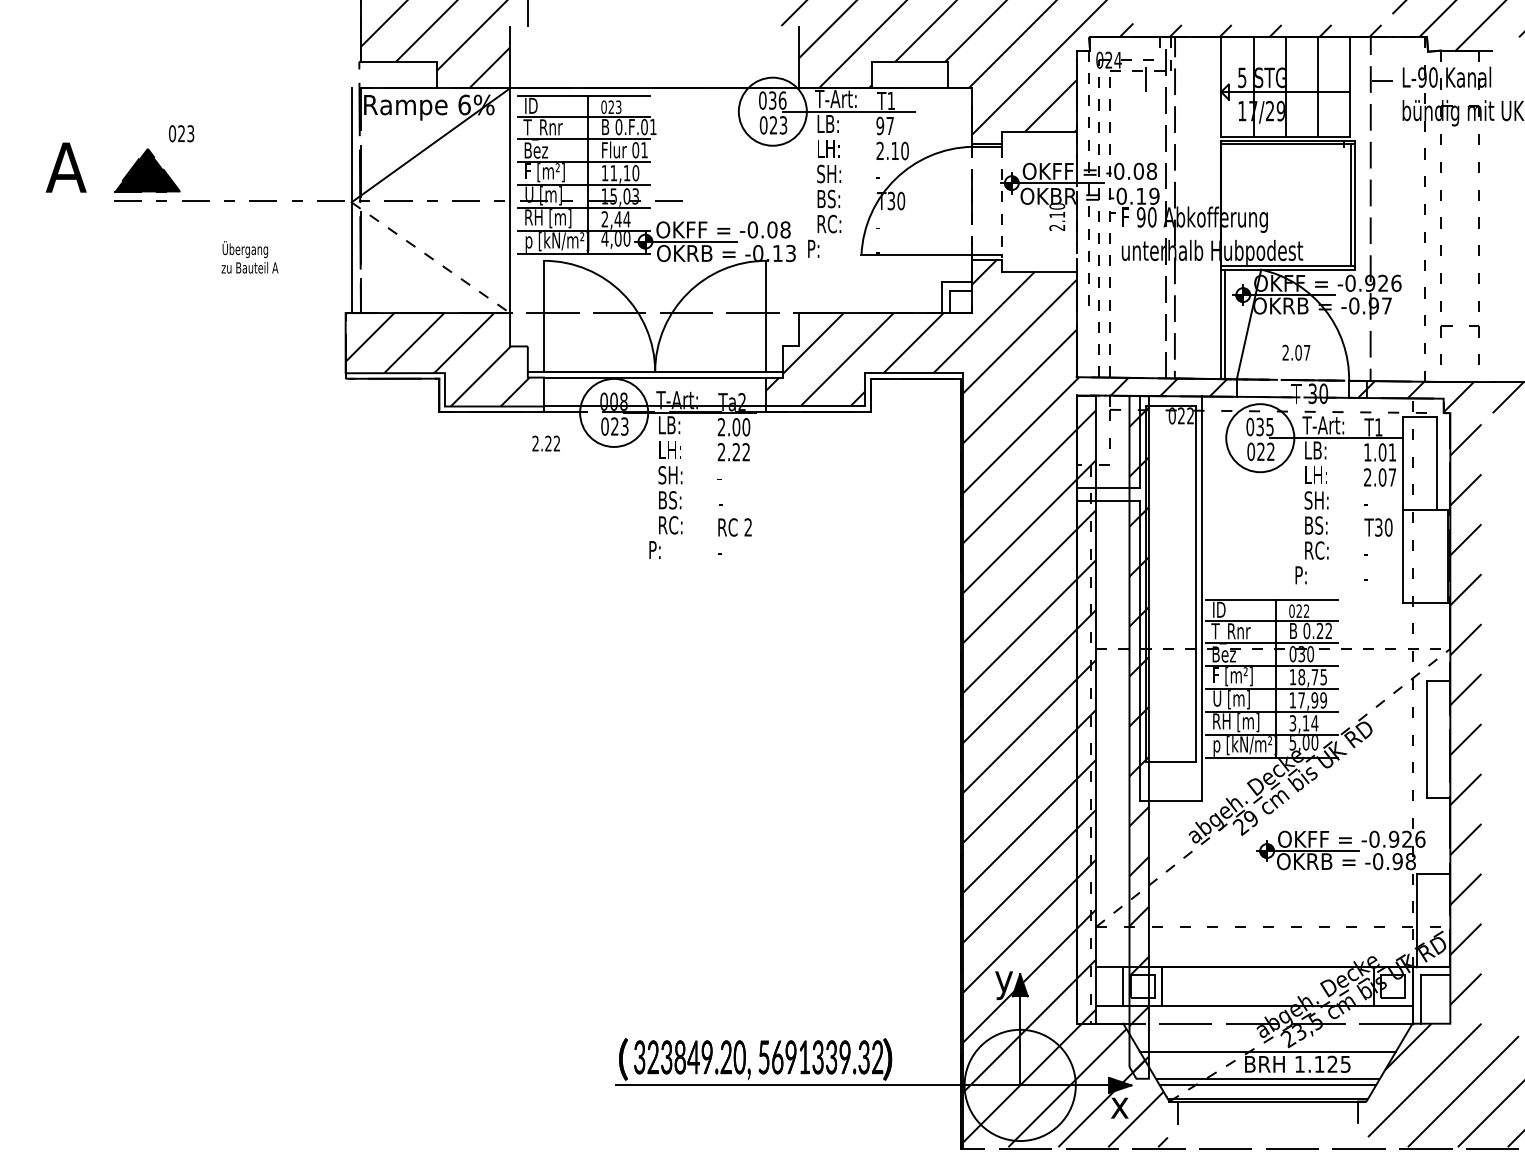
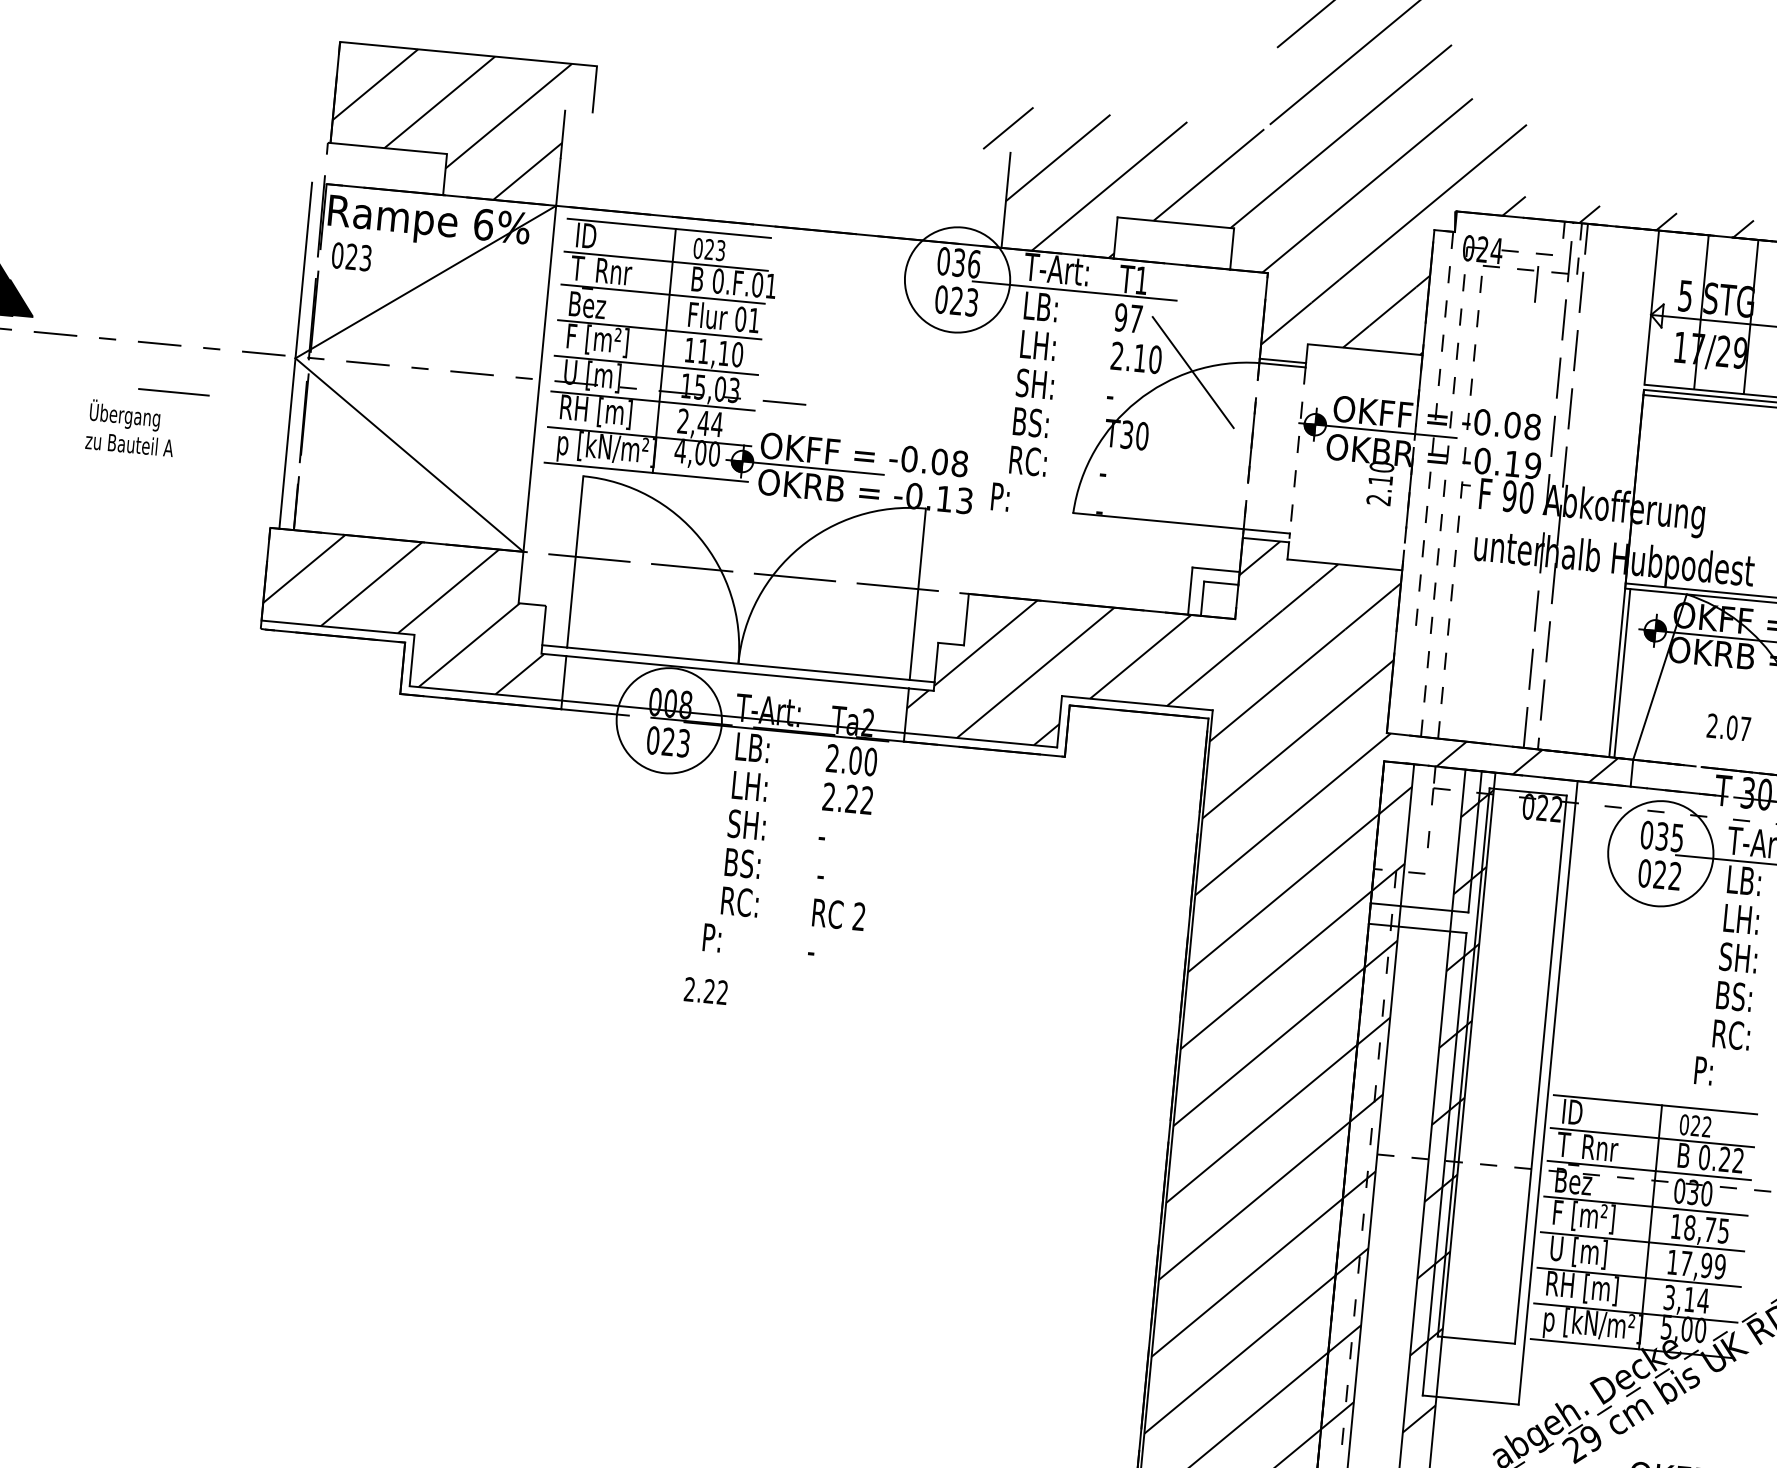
text: (181, 133) -> (351, 256), moved
line: (929, 156) -> (1192, 371), added
line: (275, 231) -> (174, 392), added
line: (430, 257) -> (409, 454), dashed -> solid
text: (545, 443) -> (704, 990), moved

